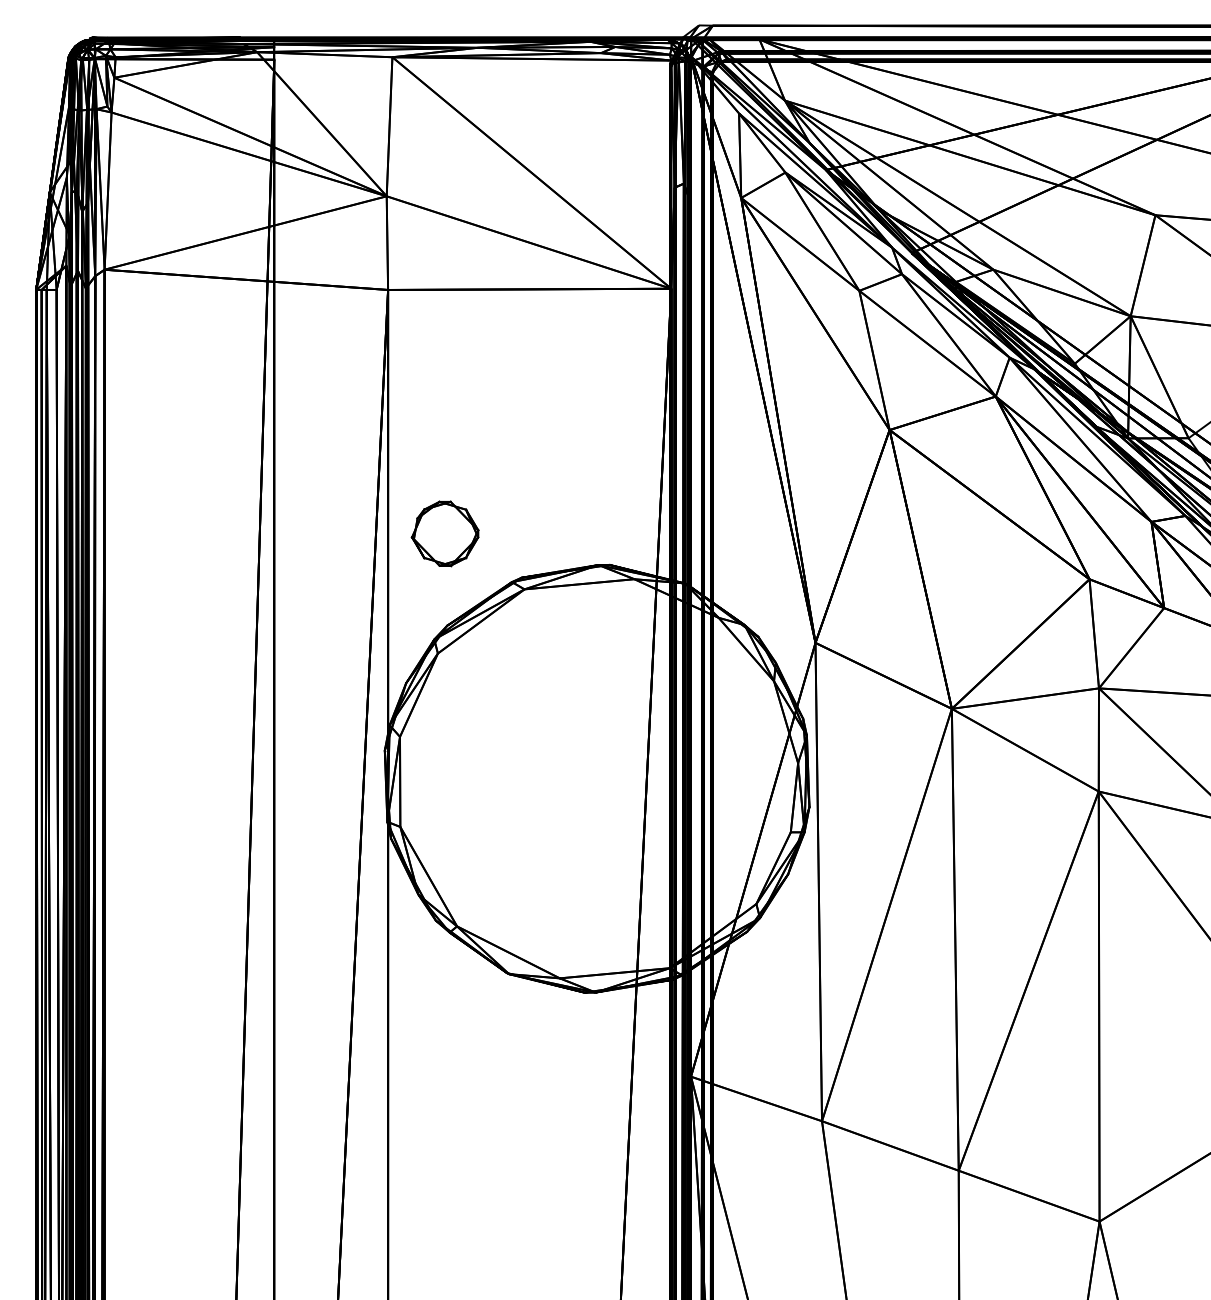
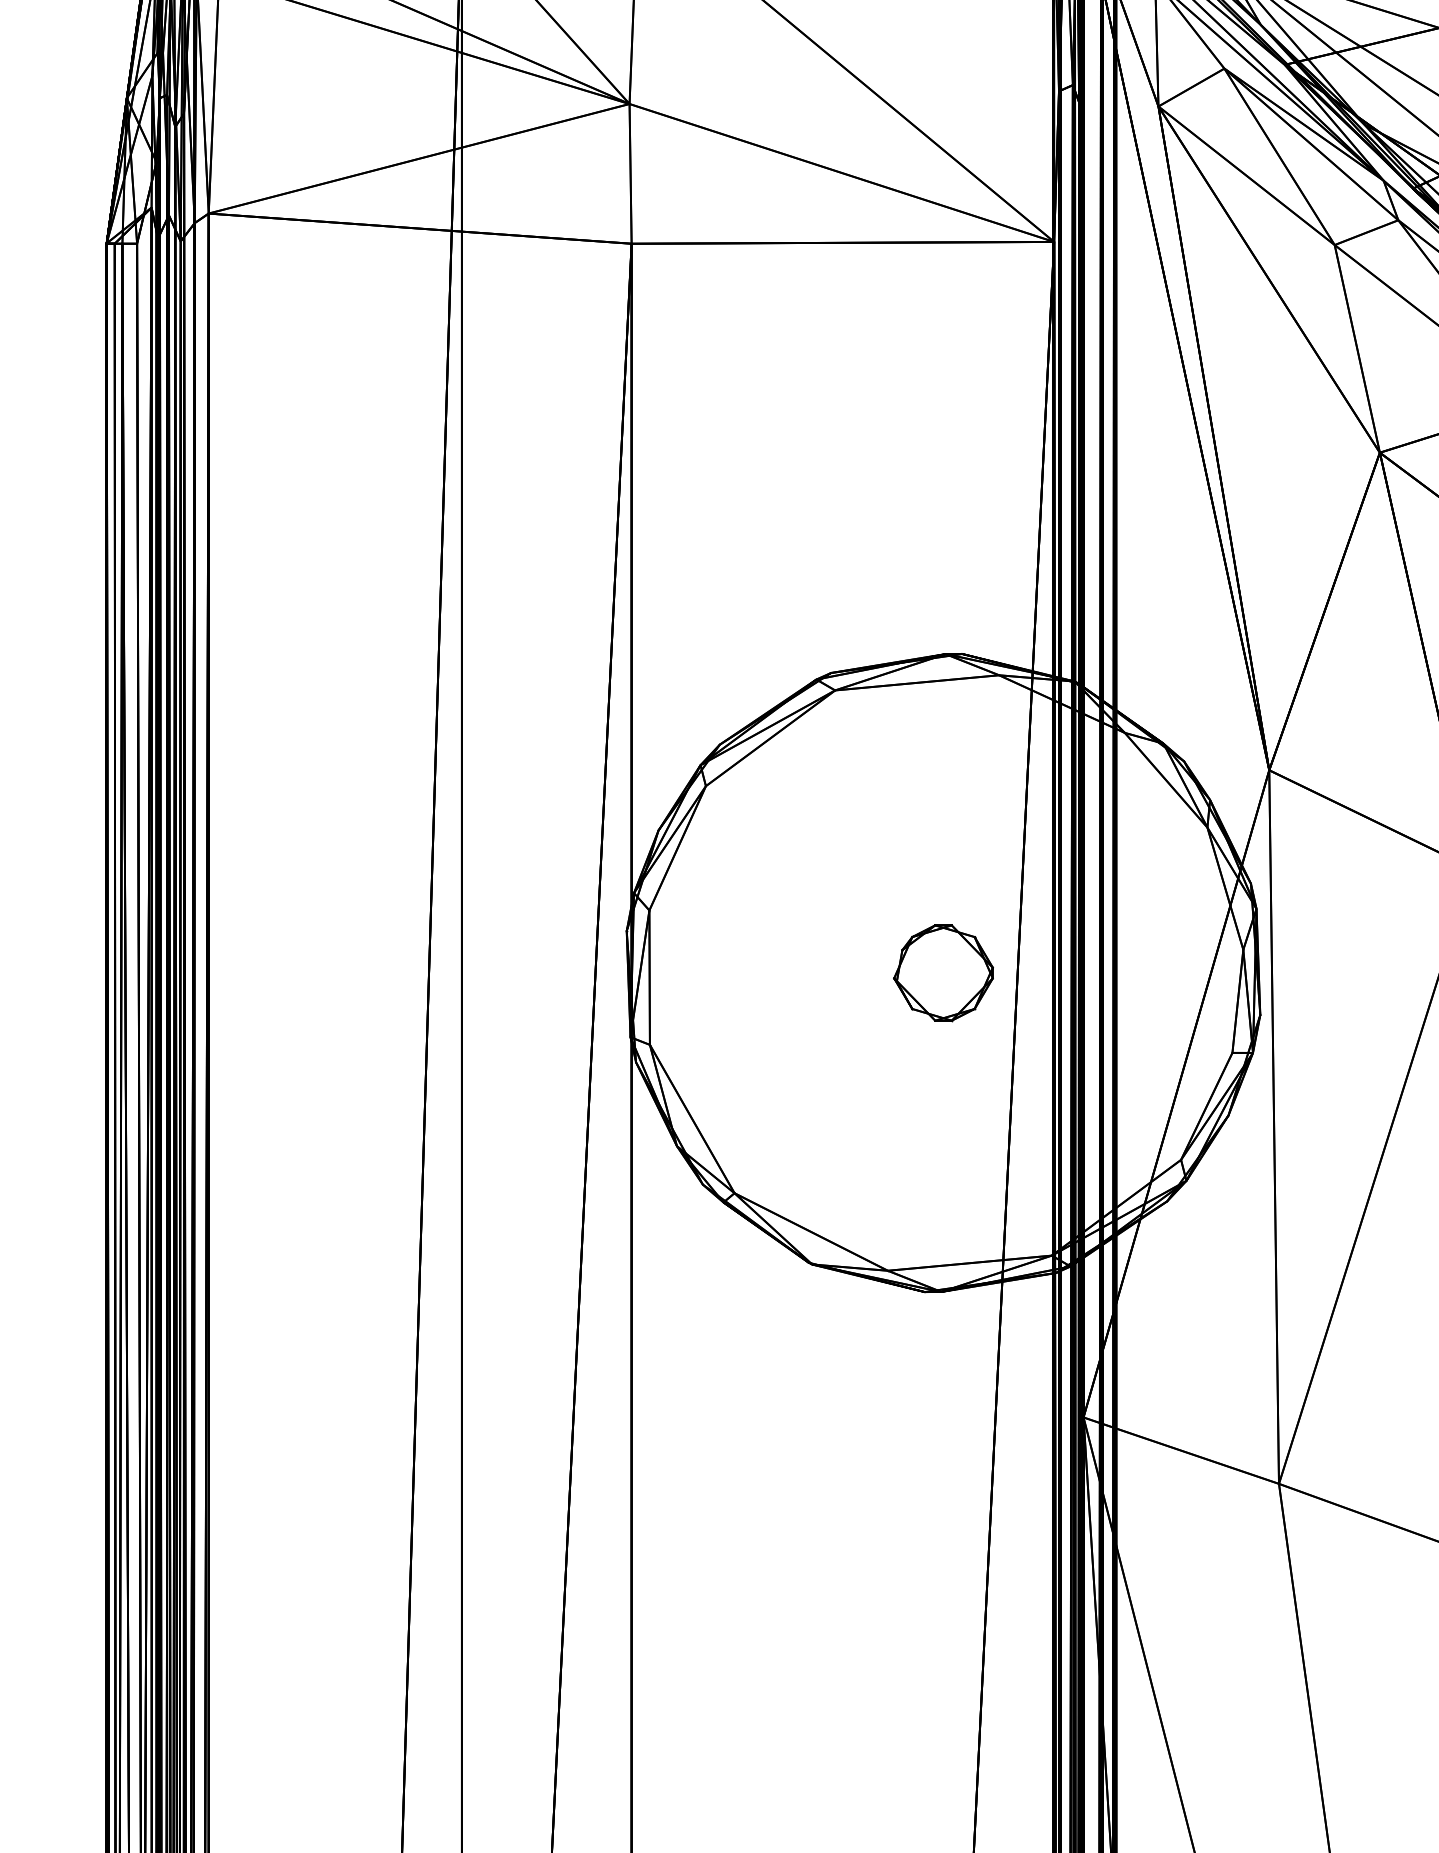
part: (444, 533) -> (942, 972), moved

